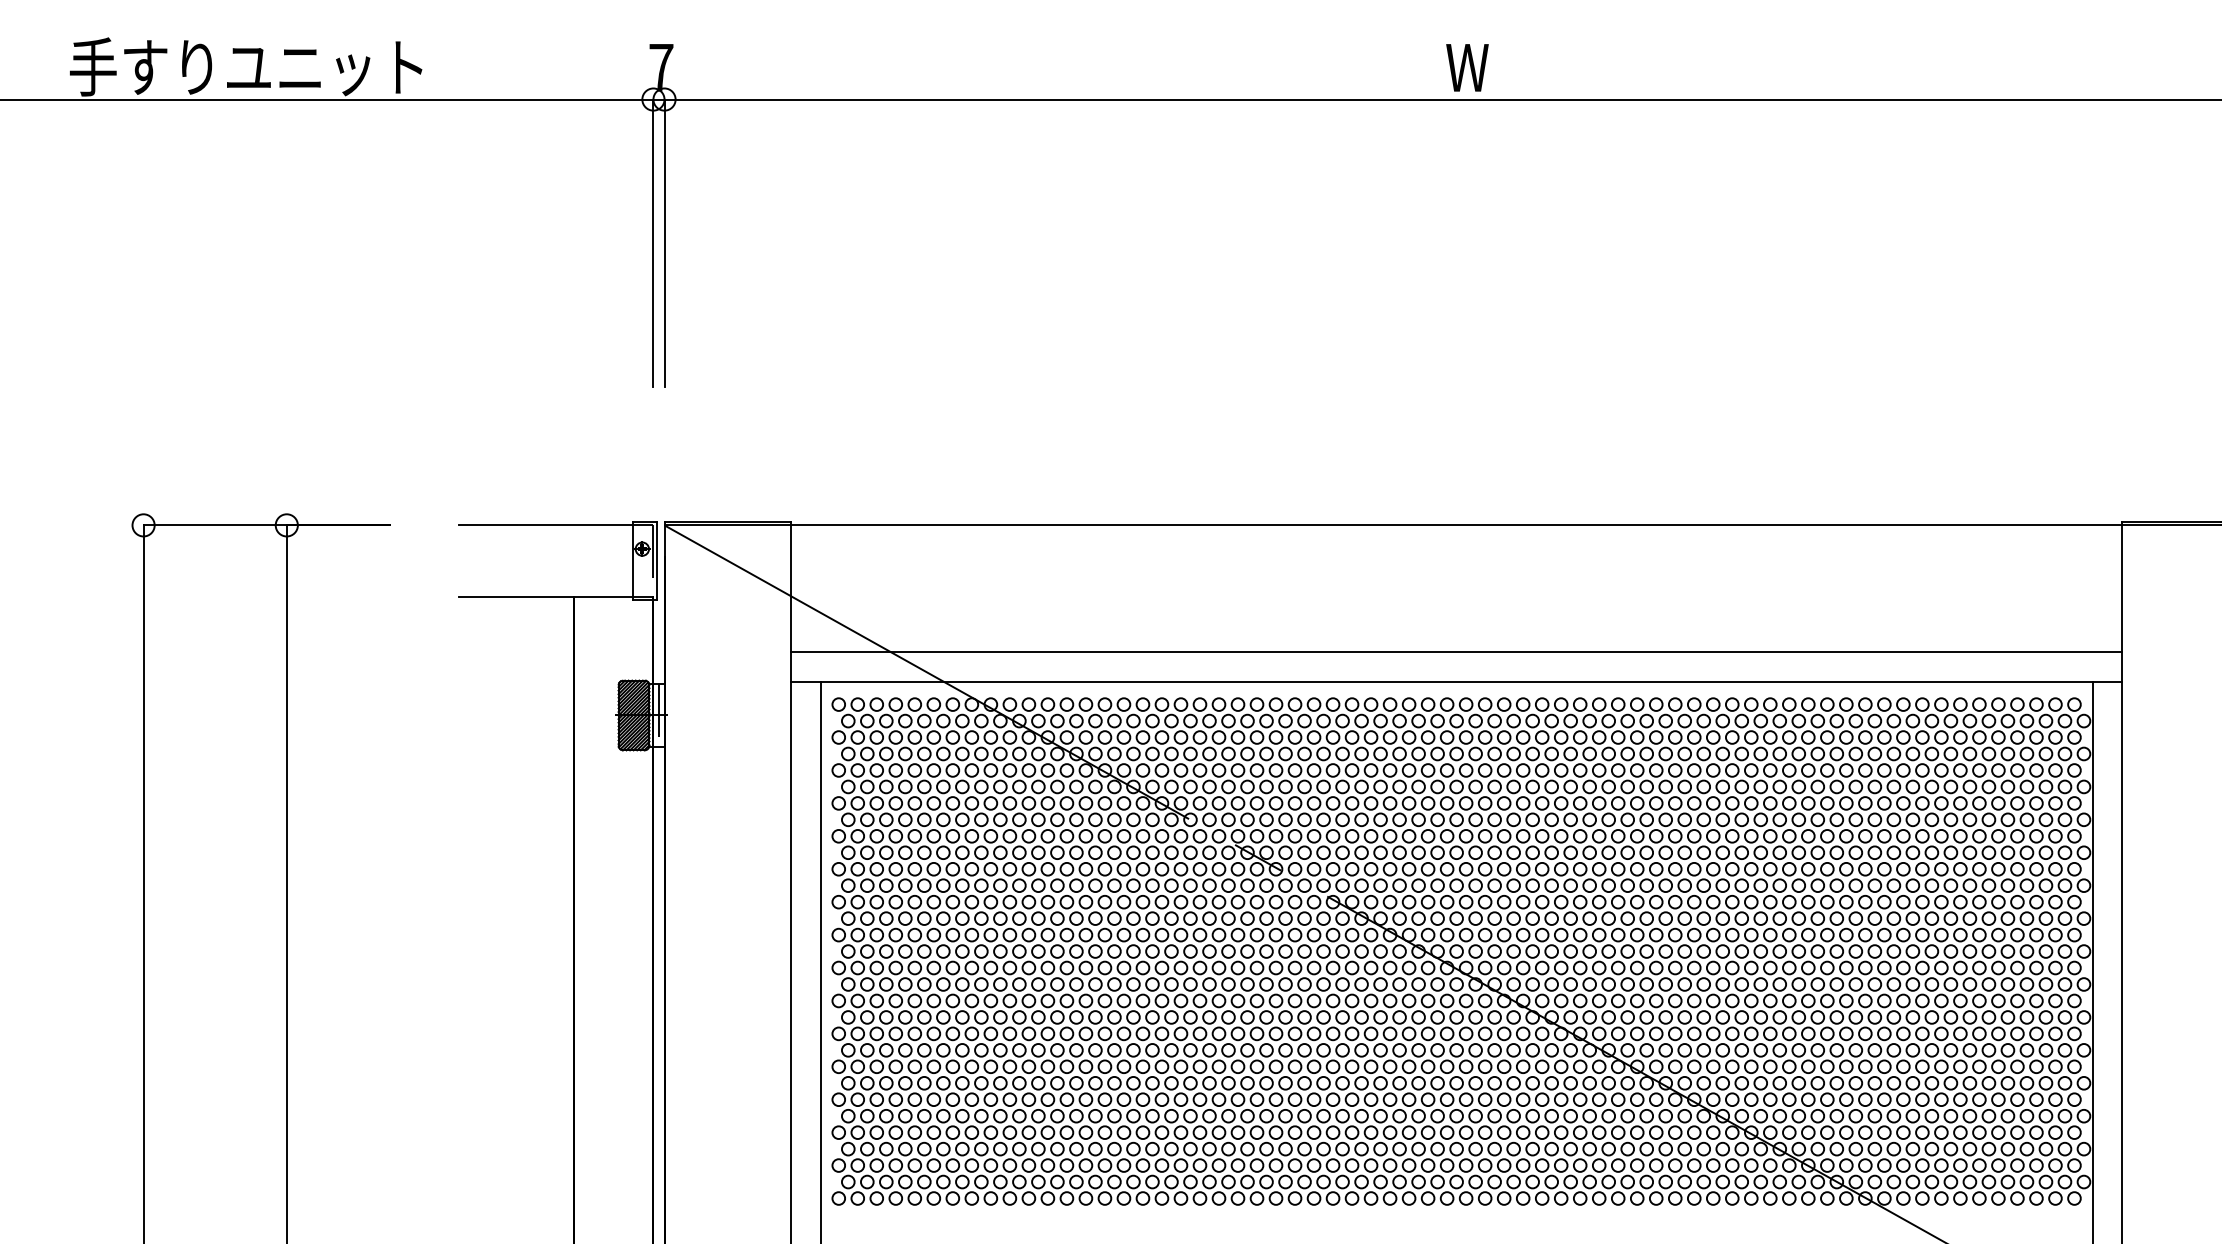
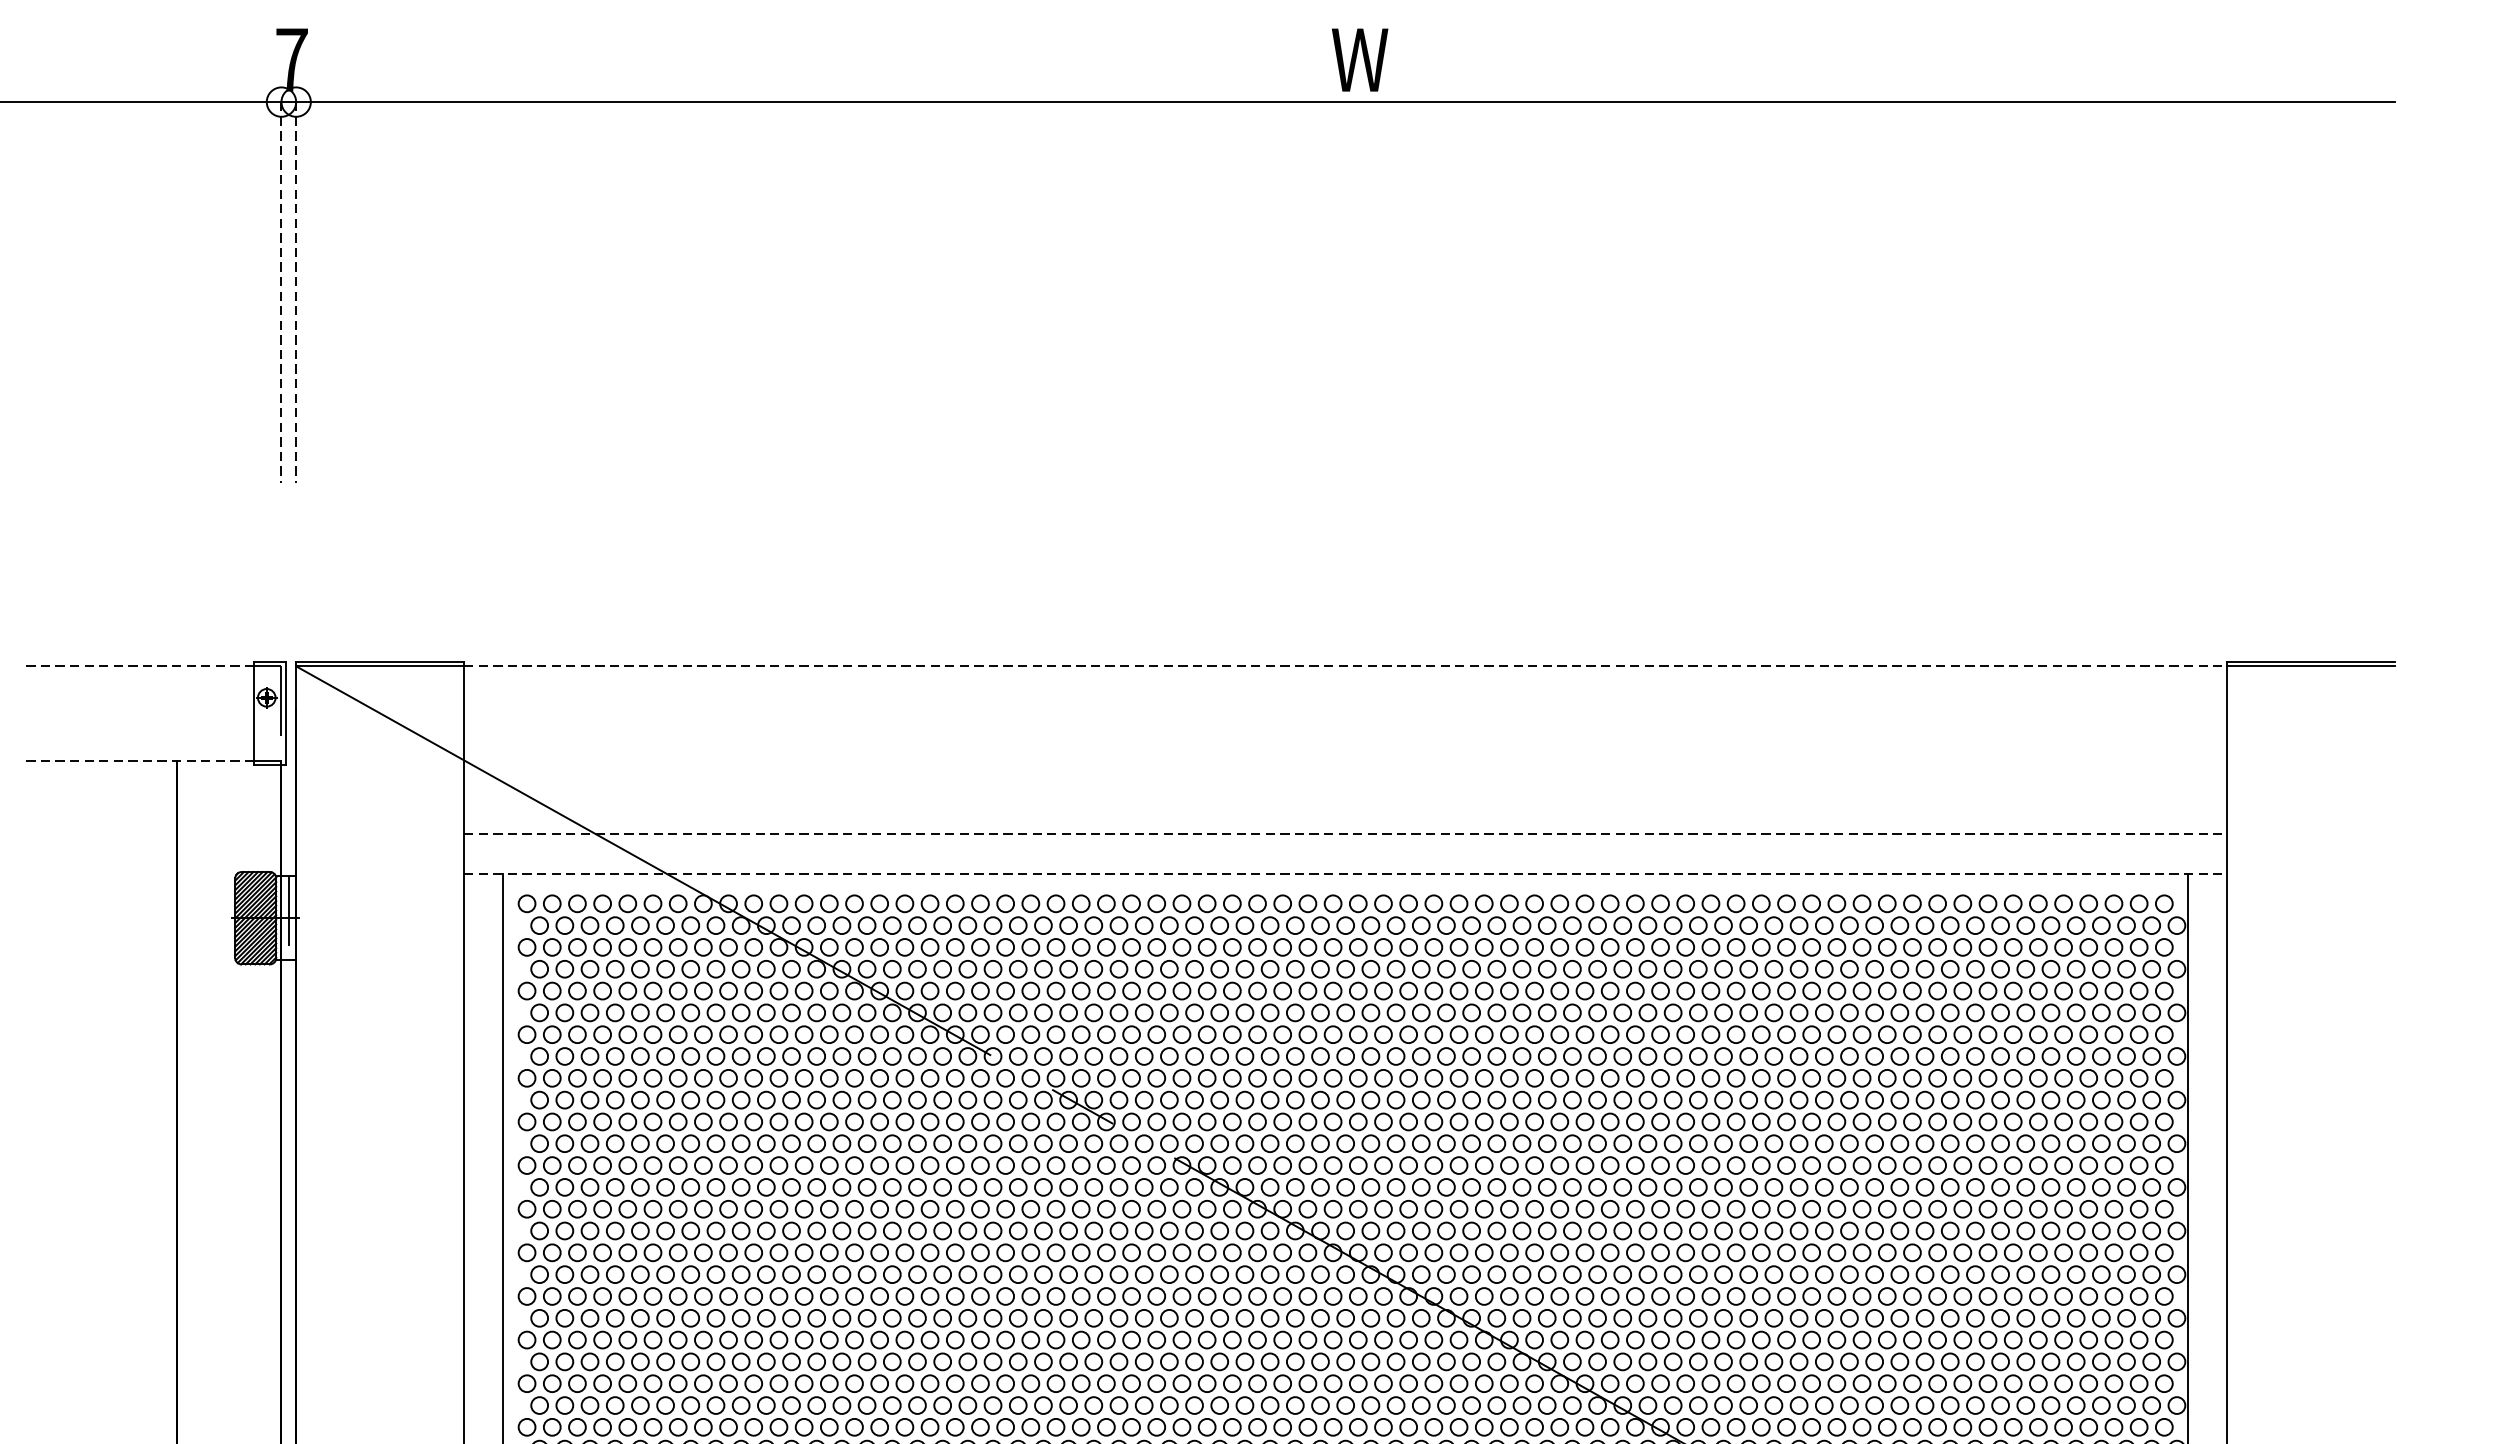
line: (653, 243) -> (281, 292), solid -> dashed
line: (664, 243) -> (296, 292), solid -> dashed
line: (546, 525) -> (139, 666), solid -> dashed
line: (1457, 525) -> (1346, 666), solid -> dashed
line: (546, 596) -> (139, 760), solid -> dashed
line: (1457, 652) -> (1346, 834), solid -> dashed
line: (1457, 682) -> (1346, 874), solid -> dashed

